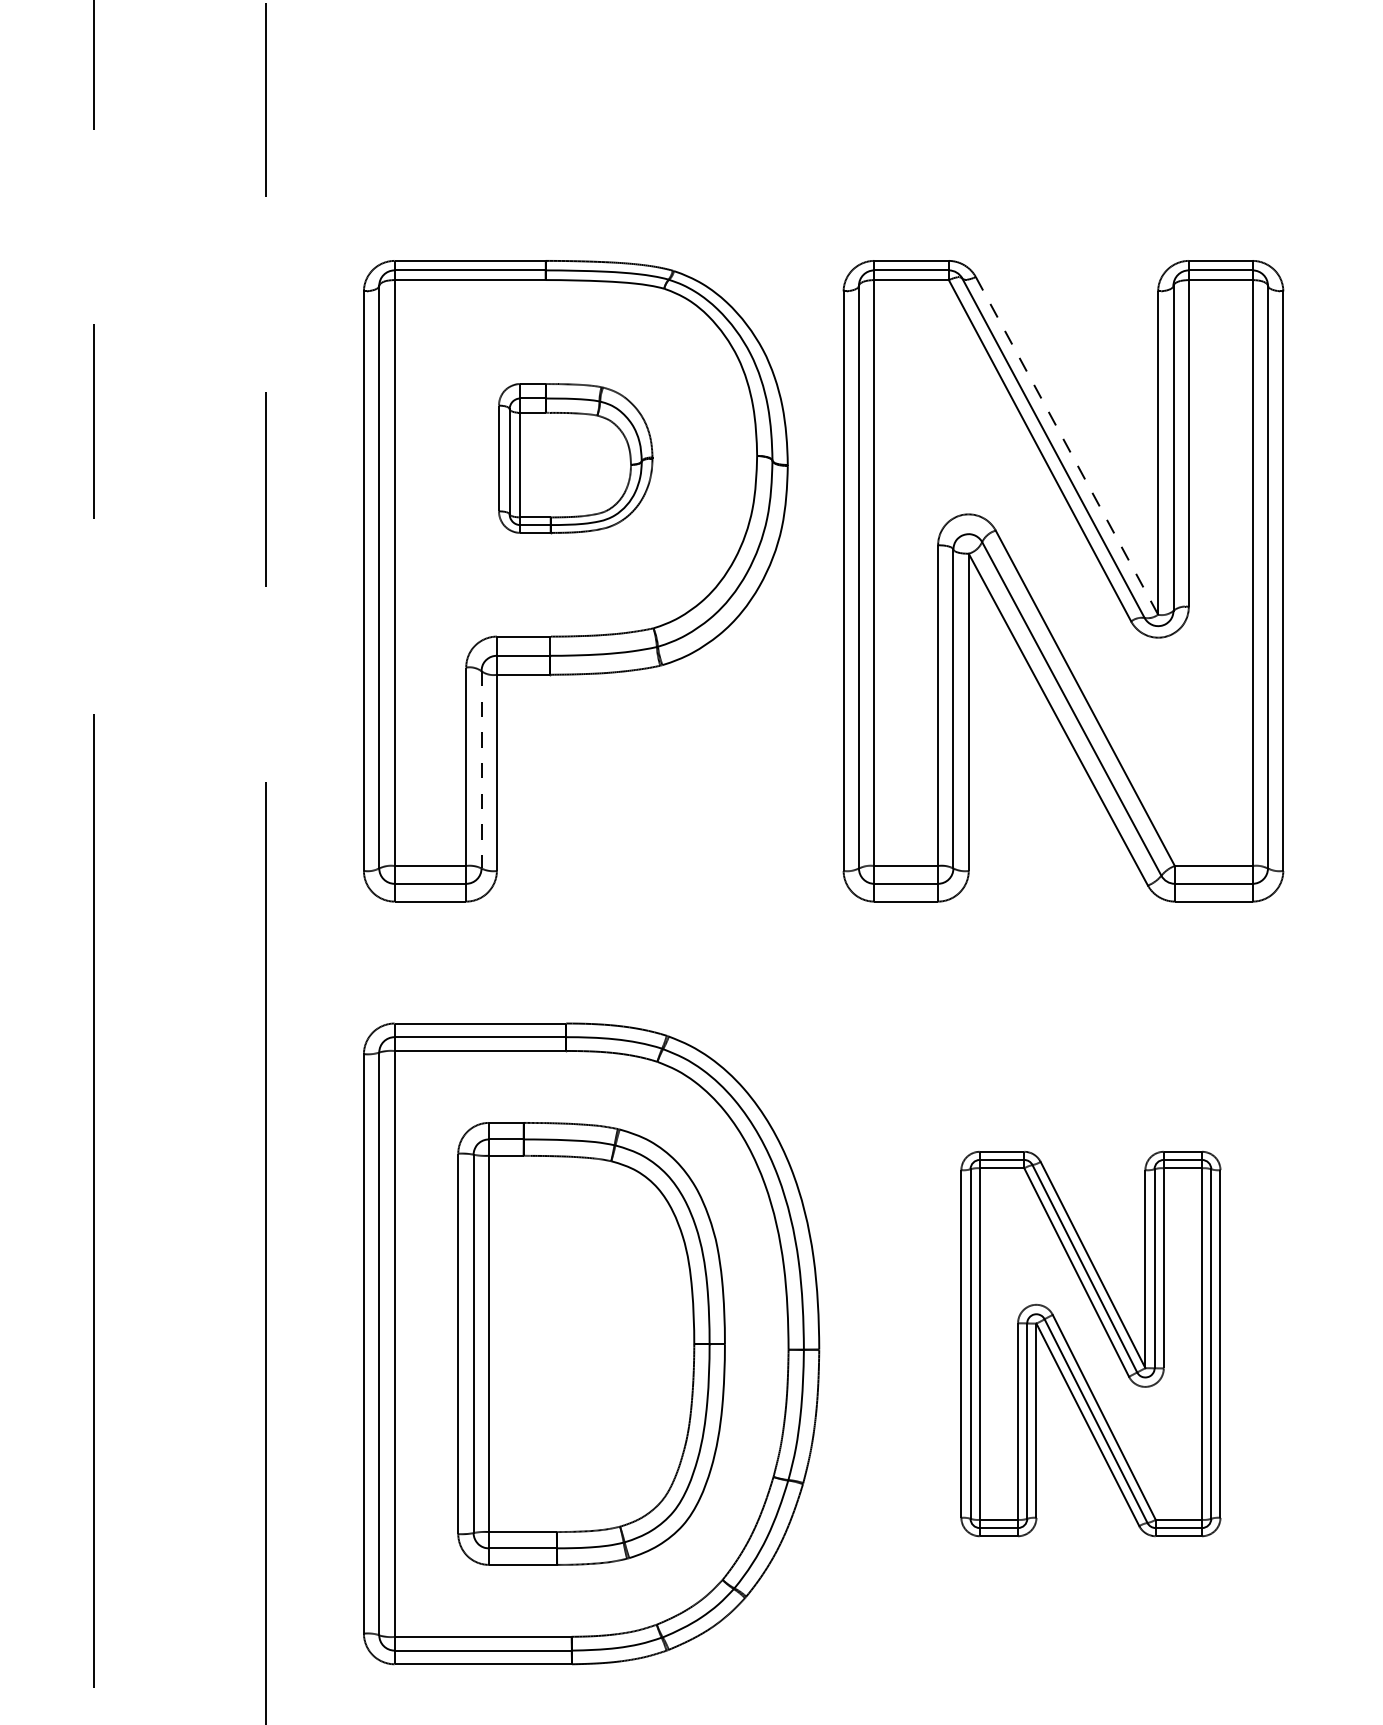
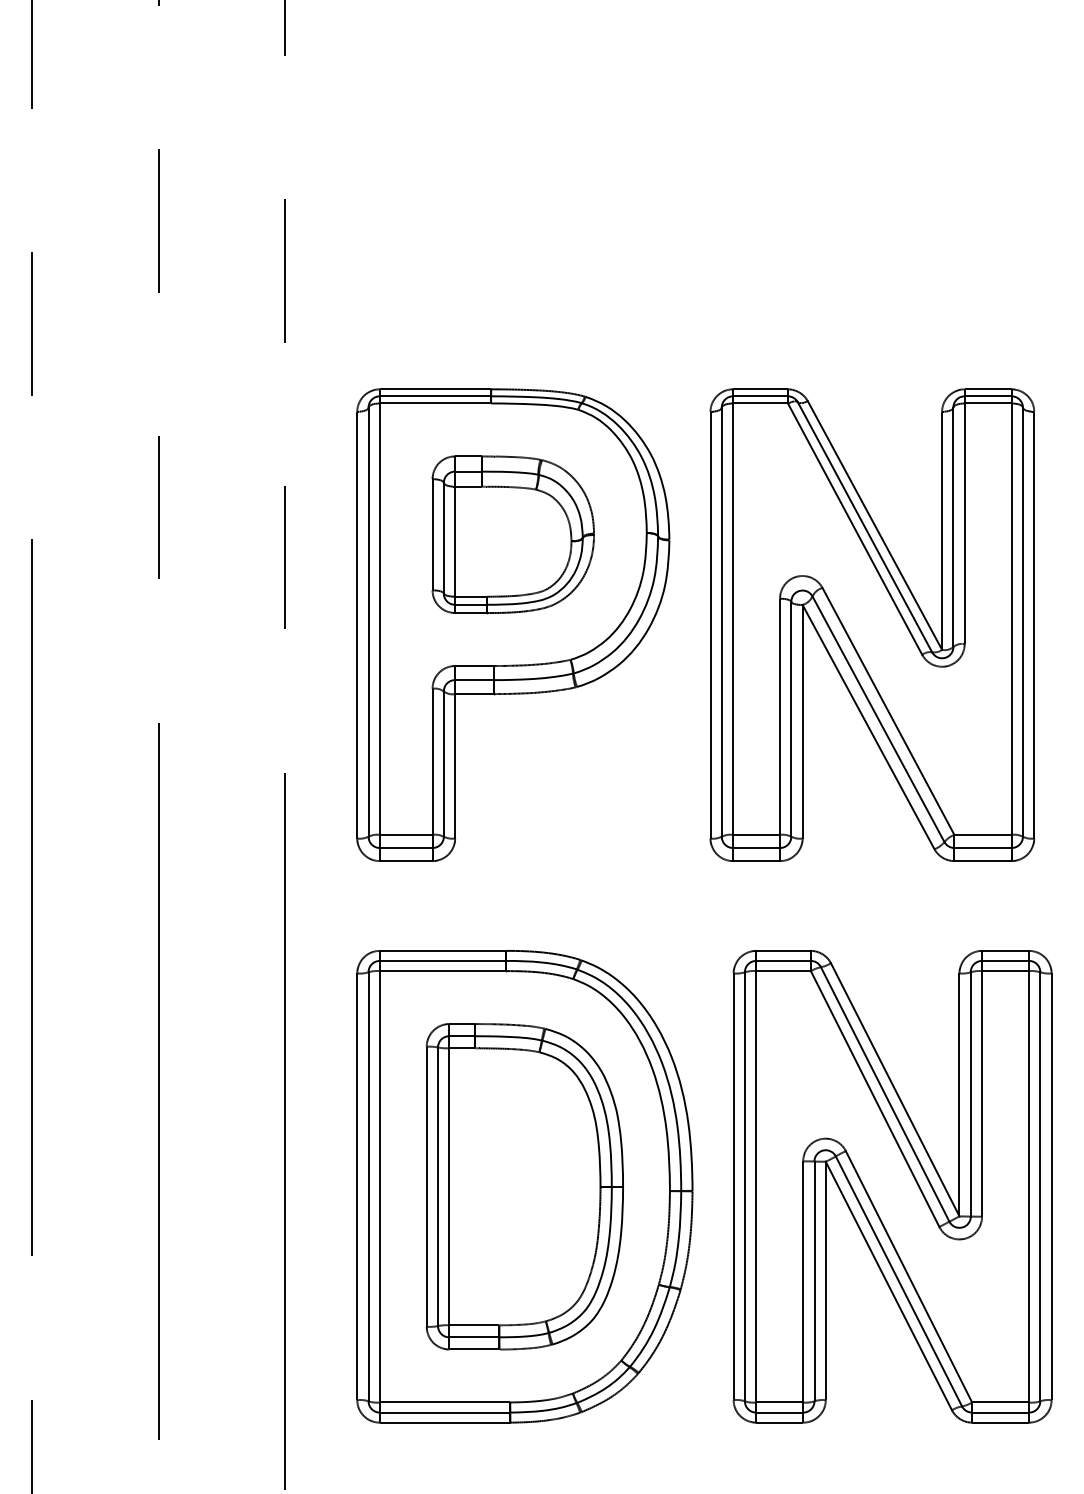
line: (1067, 445) -> (875, 525), dashed -> solid
part: (574, 458) -> (512, 534), size x1.43
line: (481, 770) -> (443, 764), dashed -> solid
part: (1090, 1343) -> (892, 1186), size x1.67

